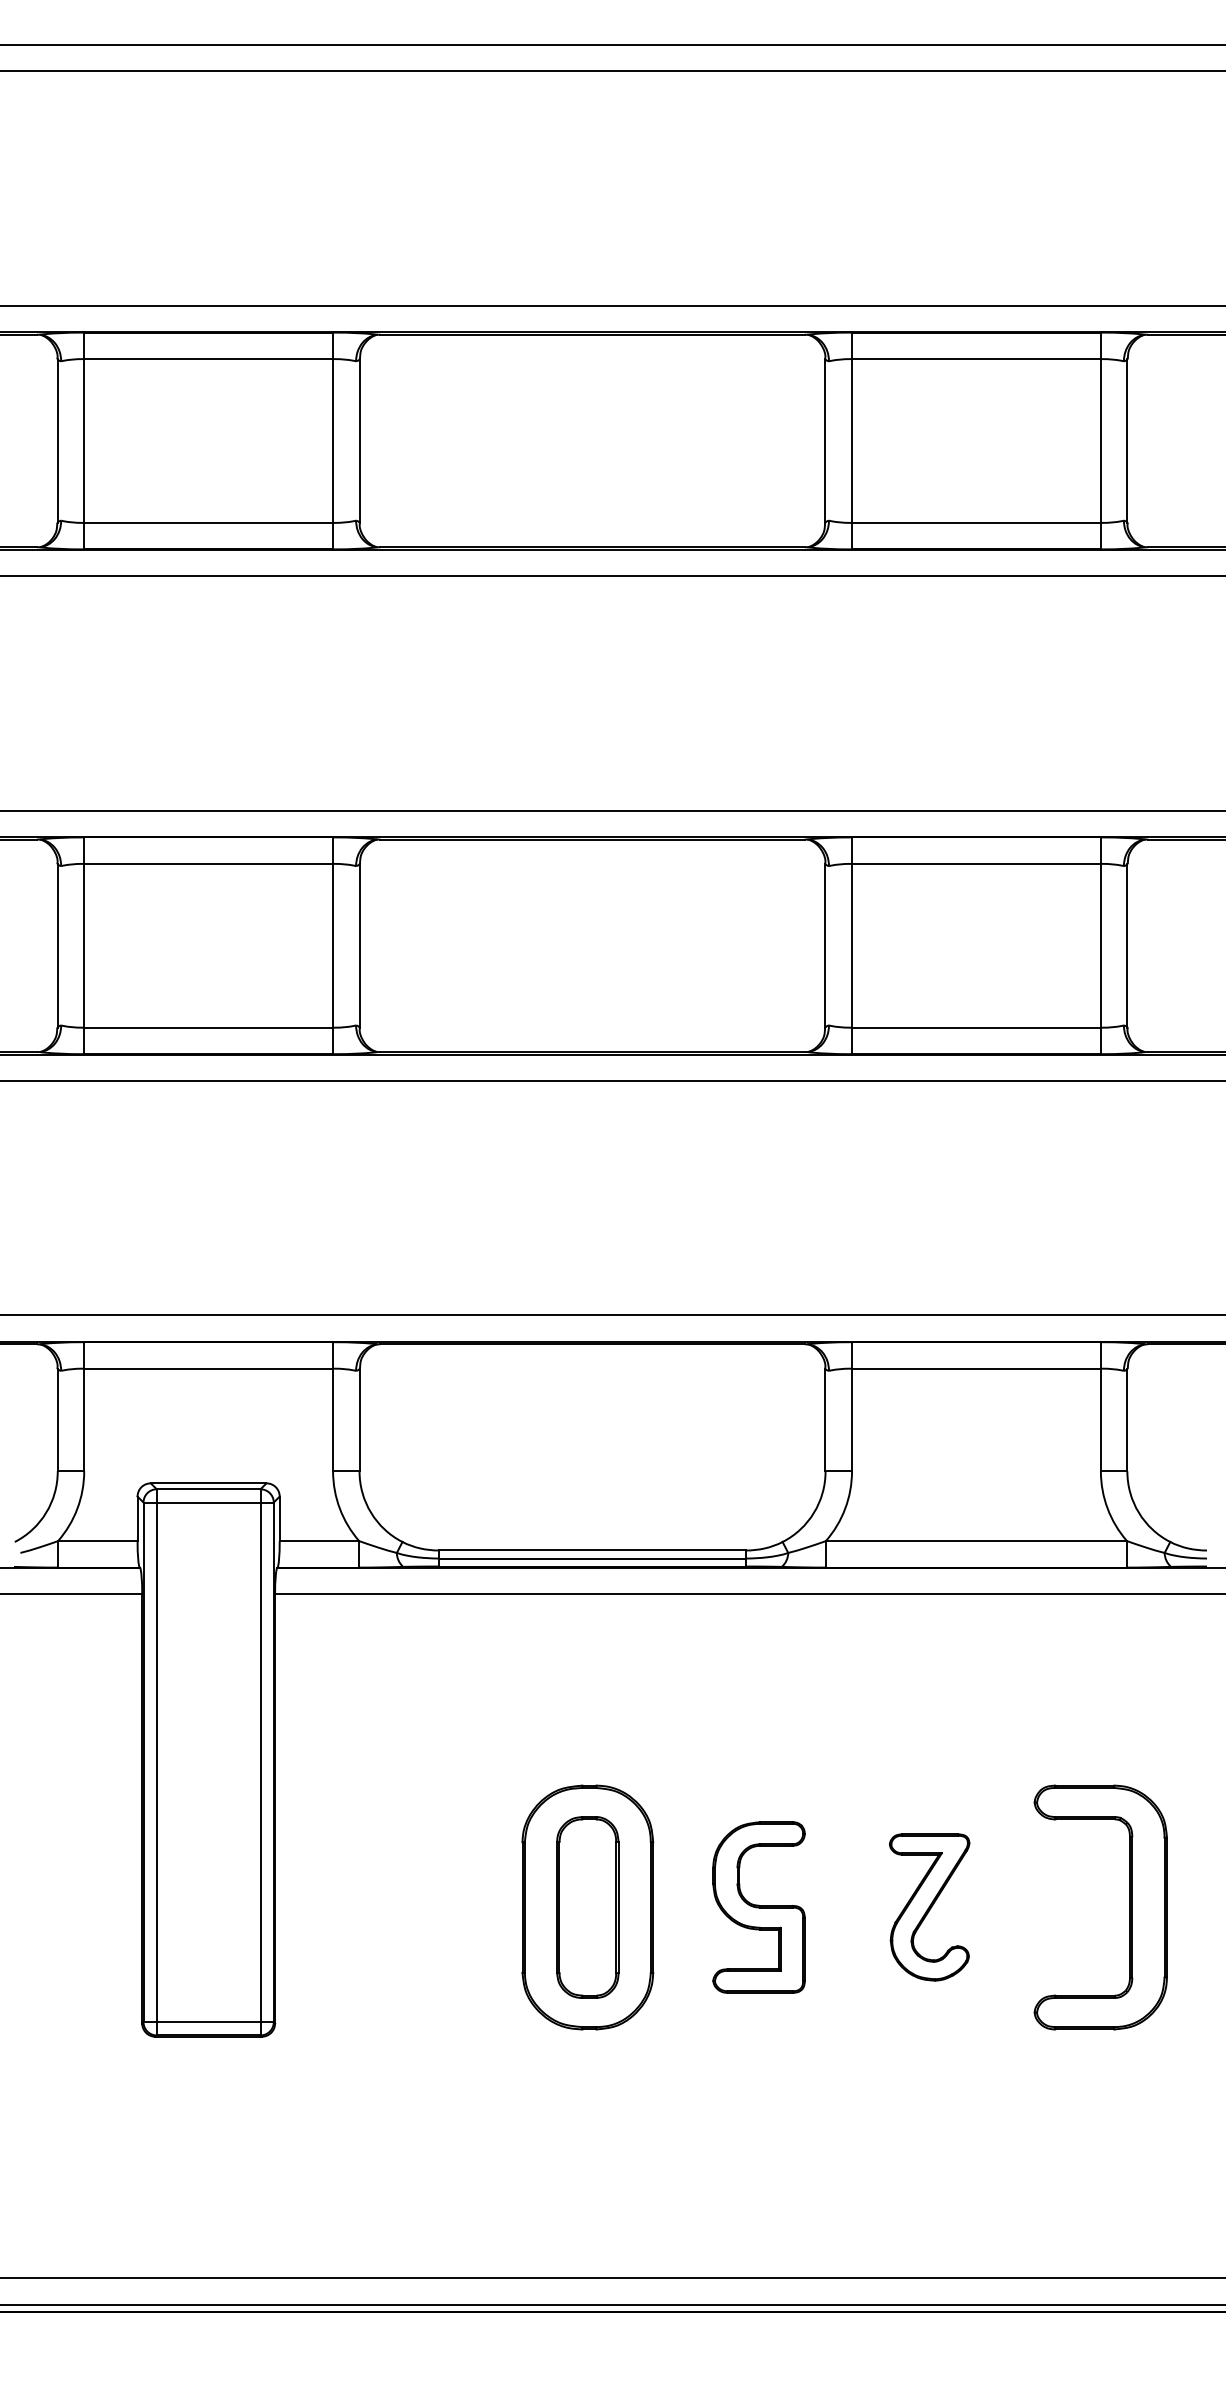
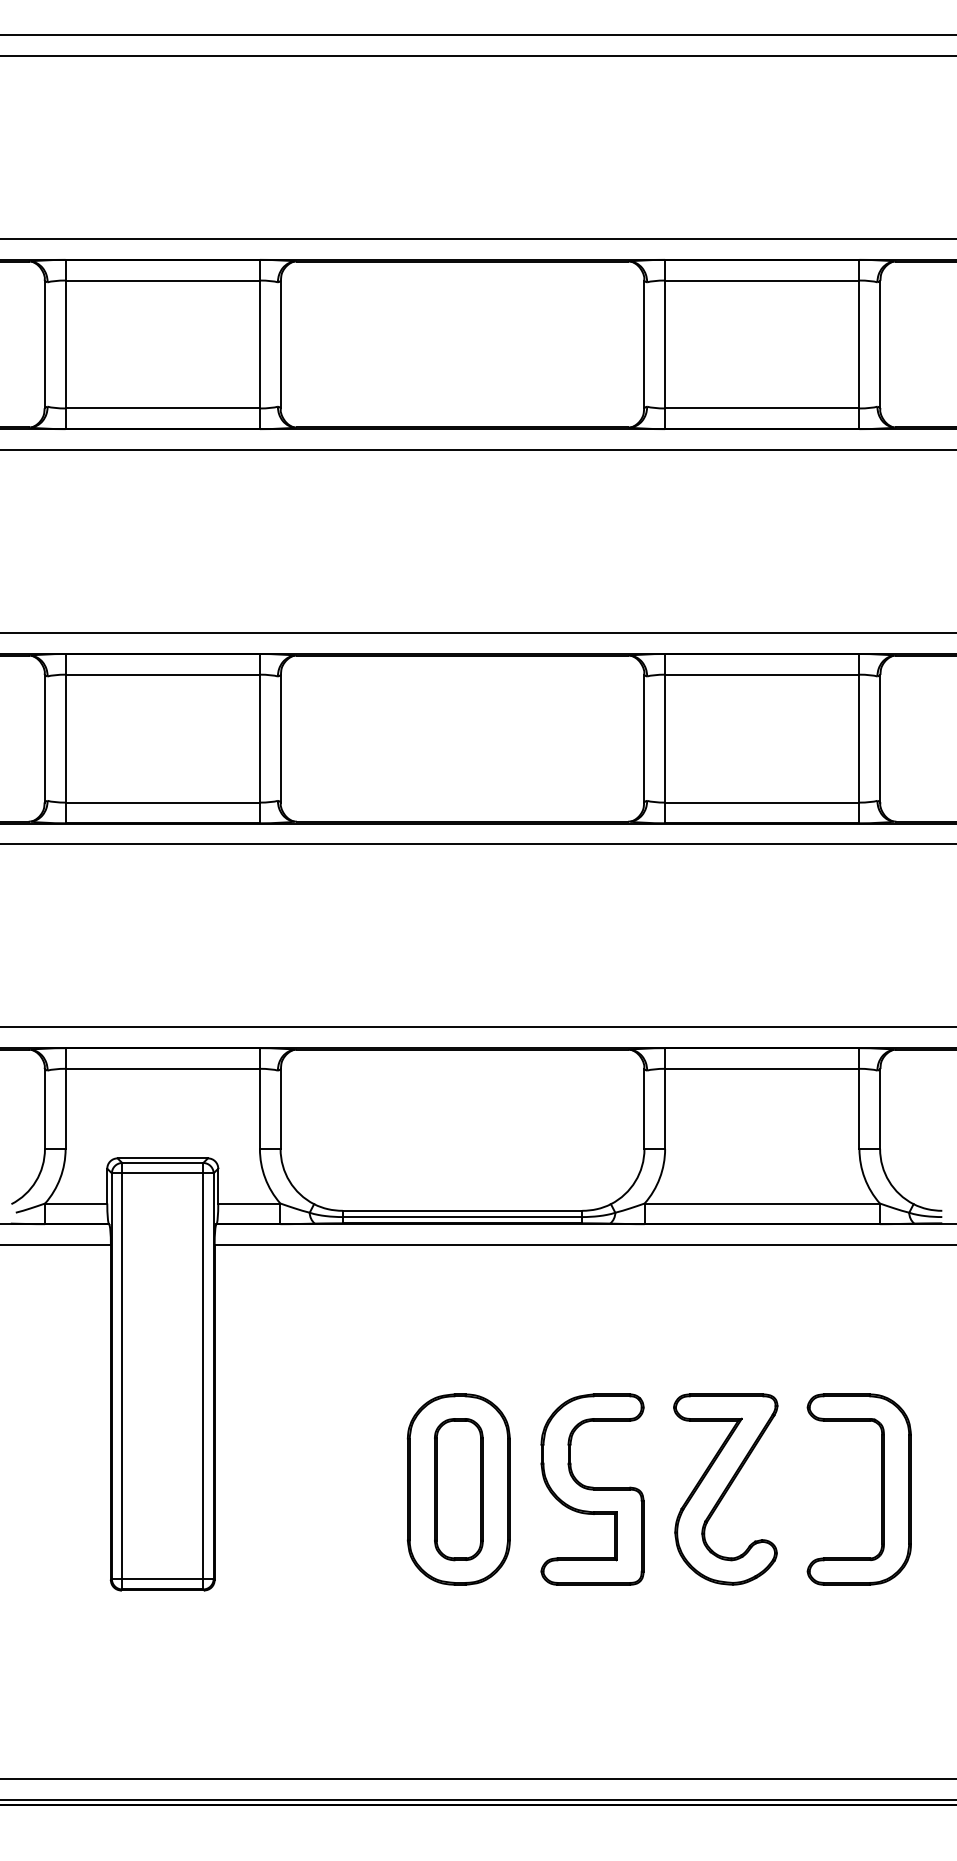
part: (758, 1907) -> (592, 1489), size x1.43
part: (929, 1907) -> (725, 1489), size x1.67

